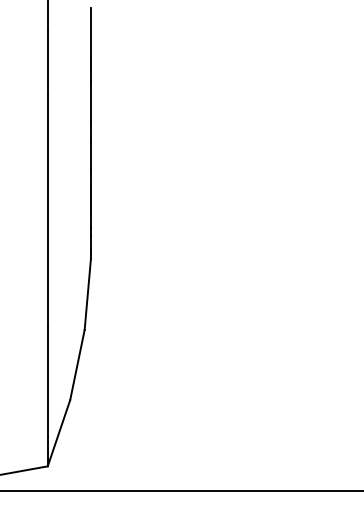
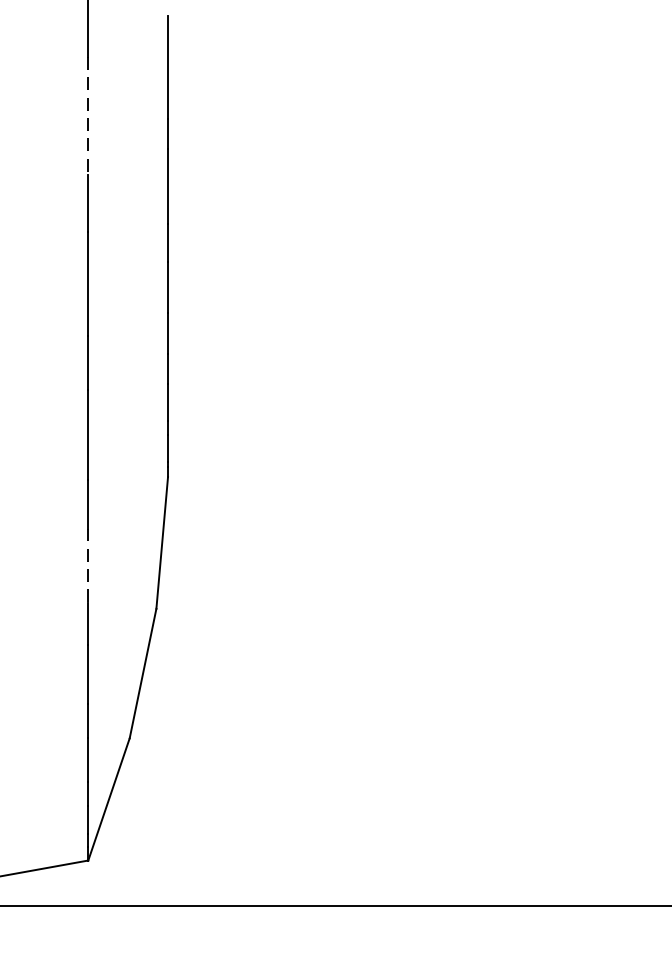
line: (47, 62) -> (87, 115), solid -> dashed
line: (47, 307) -> (87, 567), solid -> dashed

